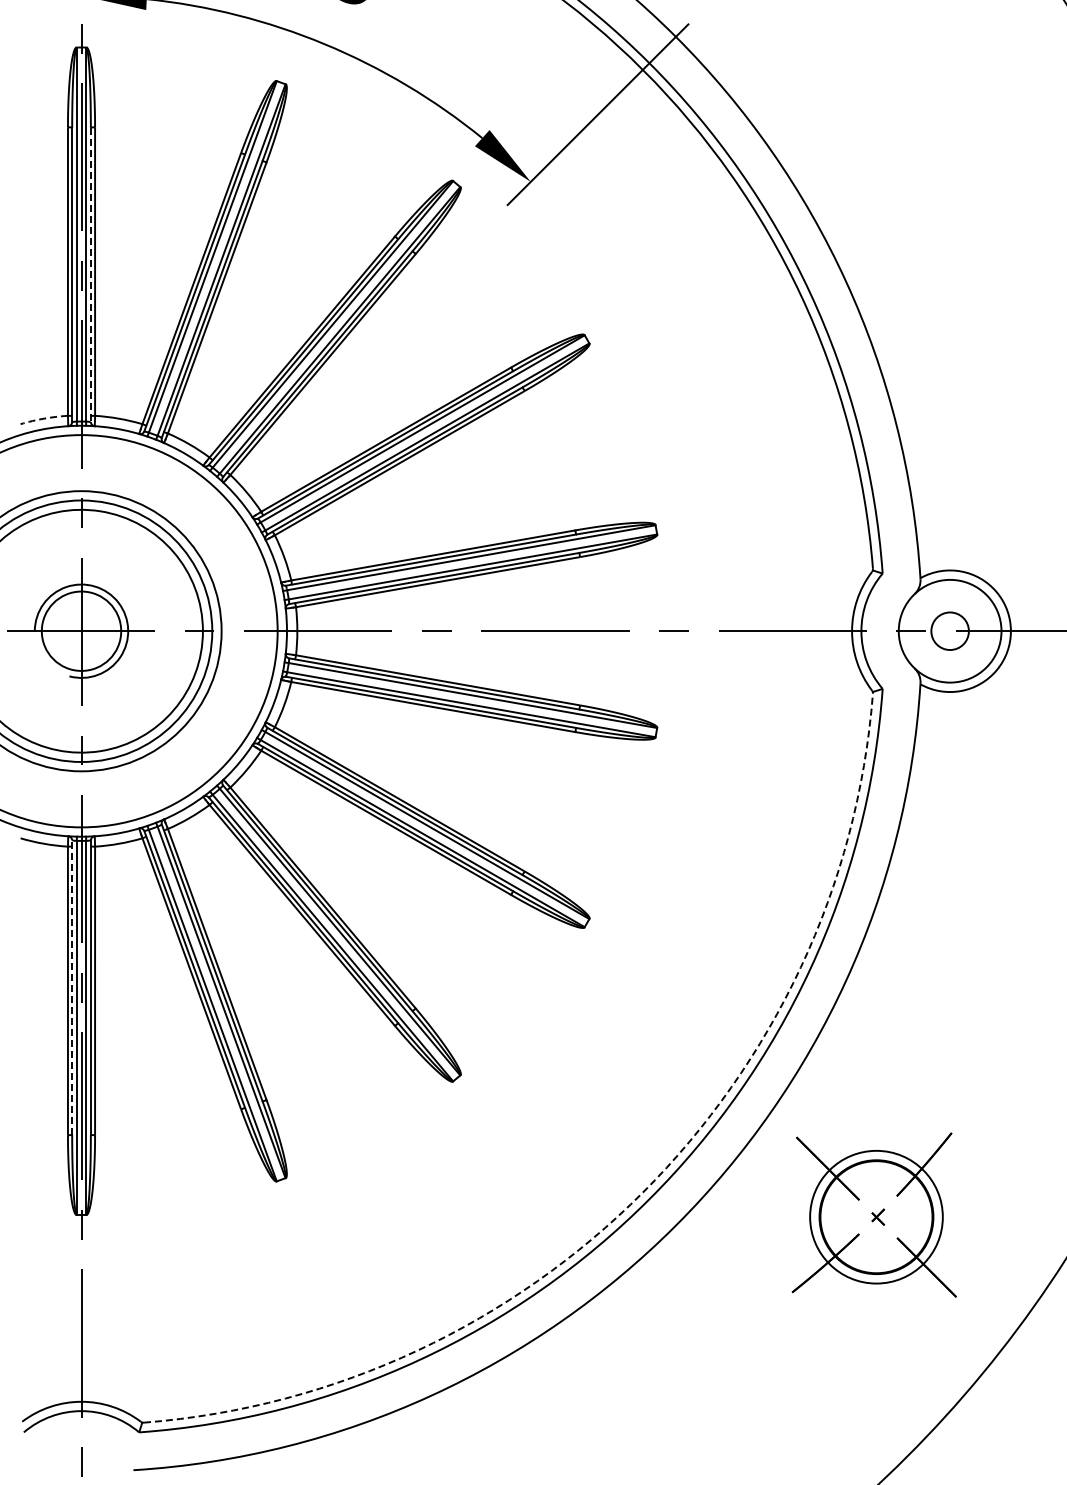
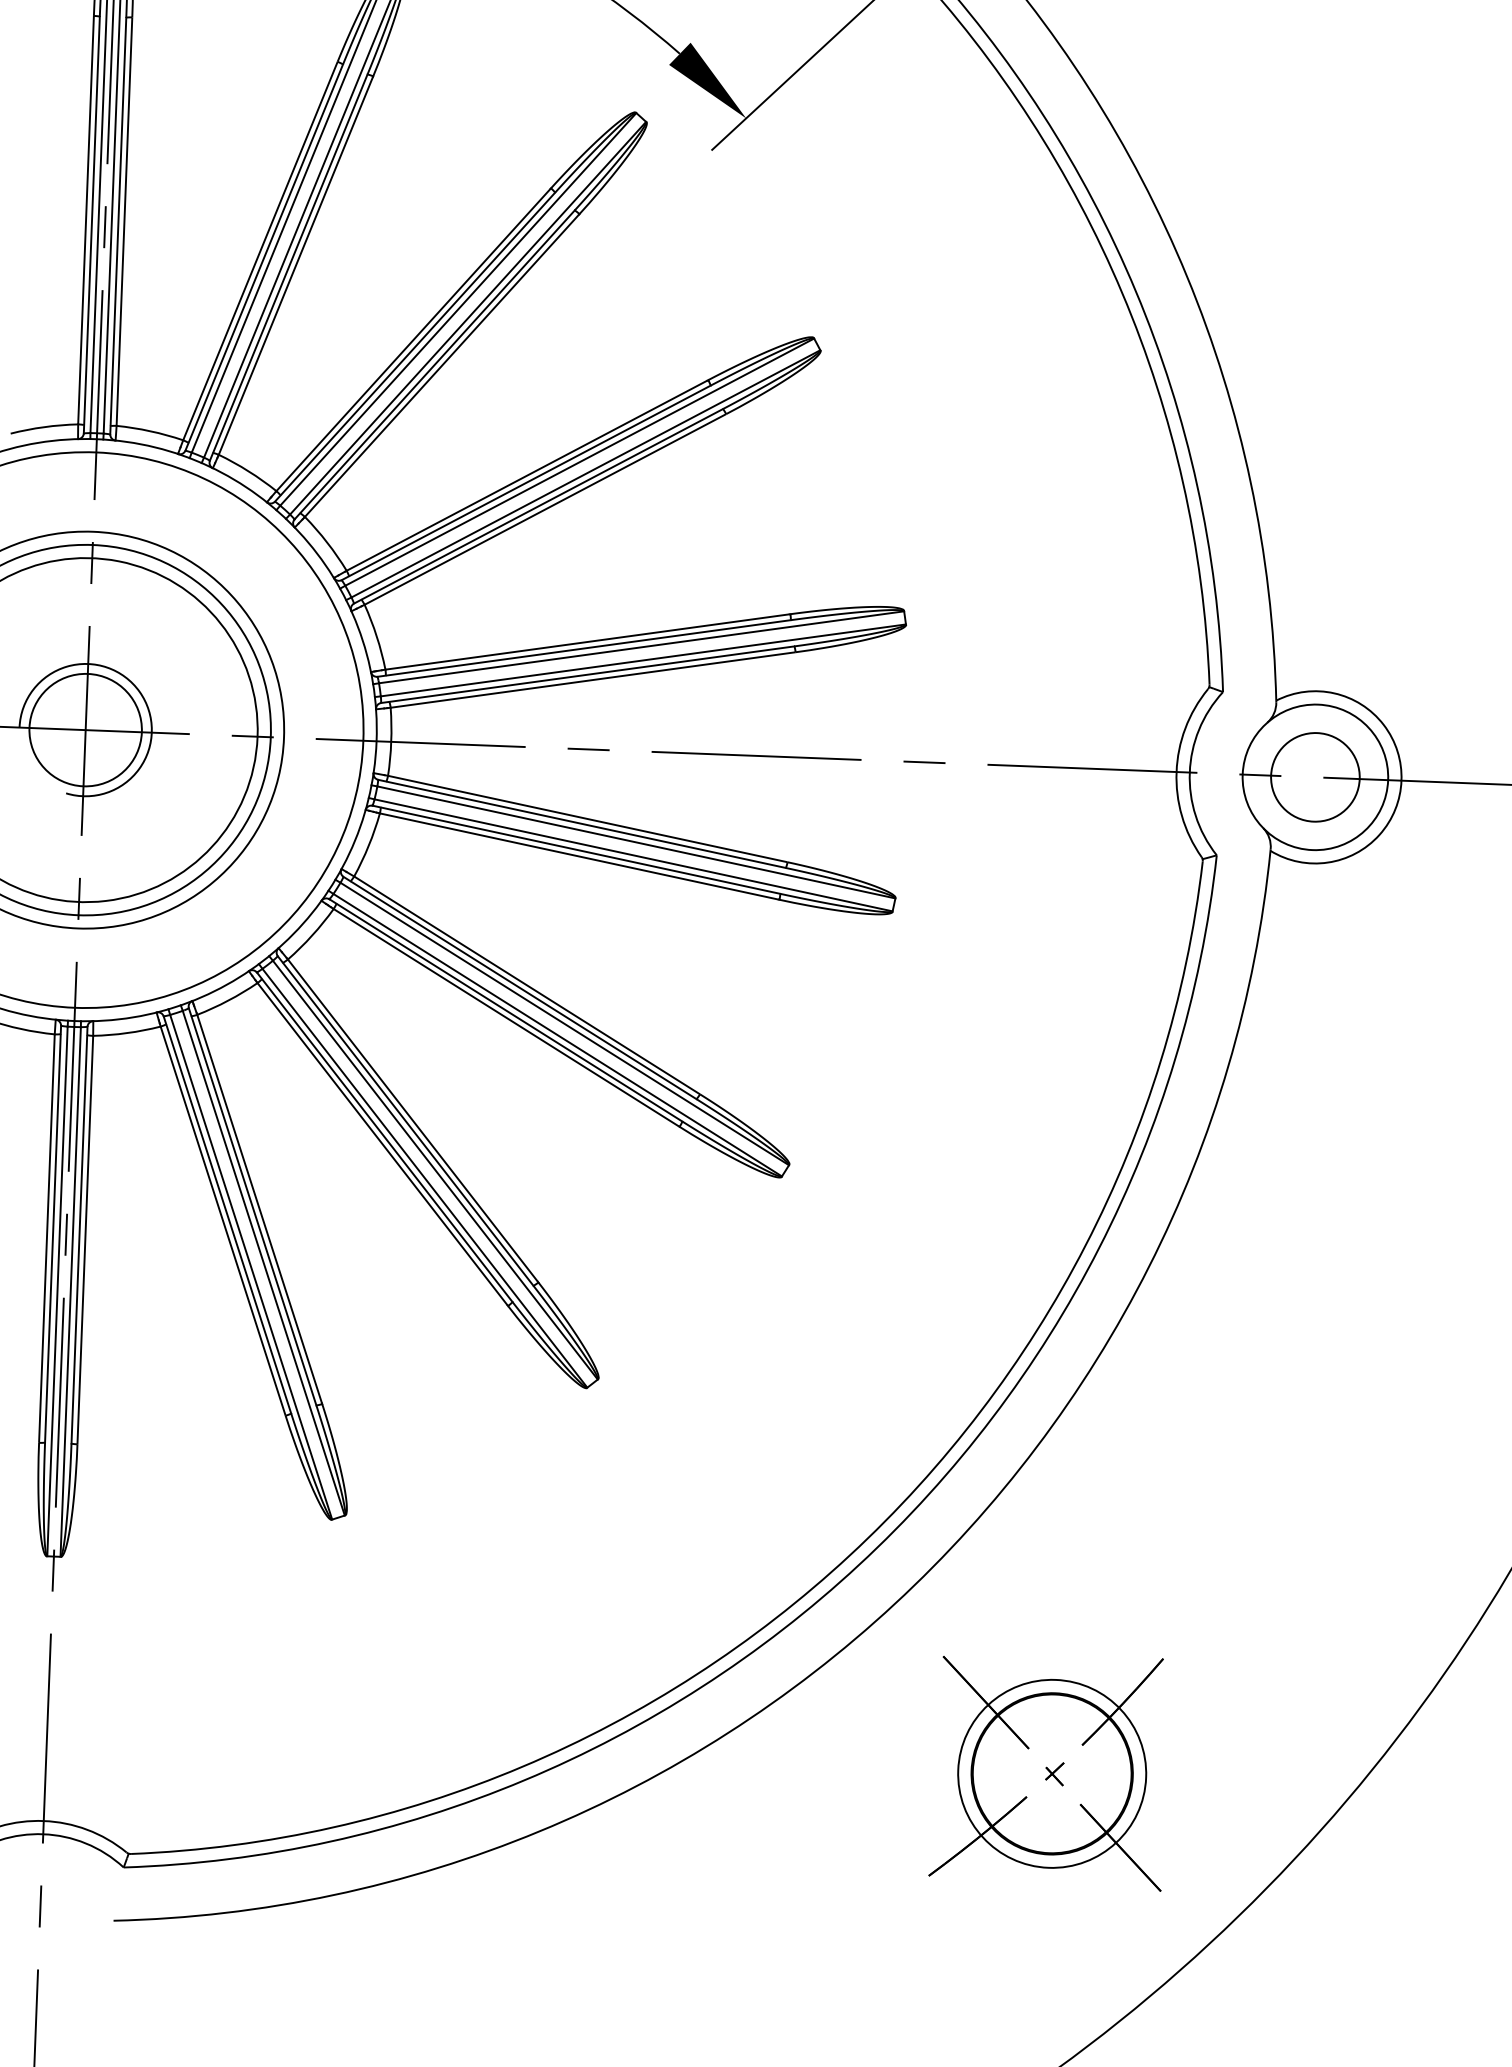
line: (90, 275) -> (117, 226), dashed -> solid
arc: (44, 418) -> (44, 426), dashed -> solid
circle: (949, 630) -> (1314, 776), size x1.67
line: (72, 987) -> (53, 1234), dashed -> solid
arc: (642, 1192) -> (849, 1555), dashed -> solid
part: (873, 1214) -> (1048, 1769), moved

